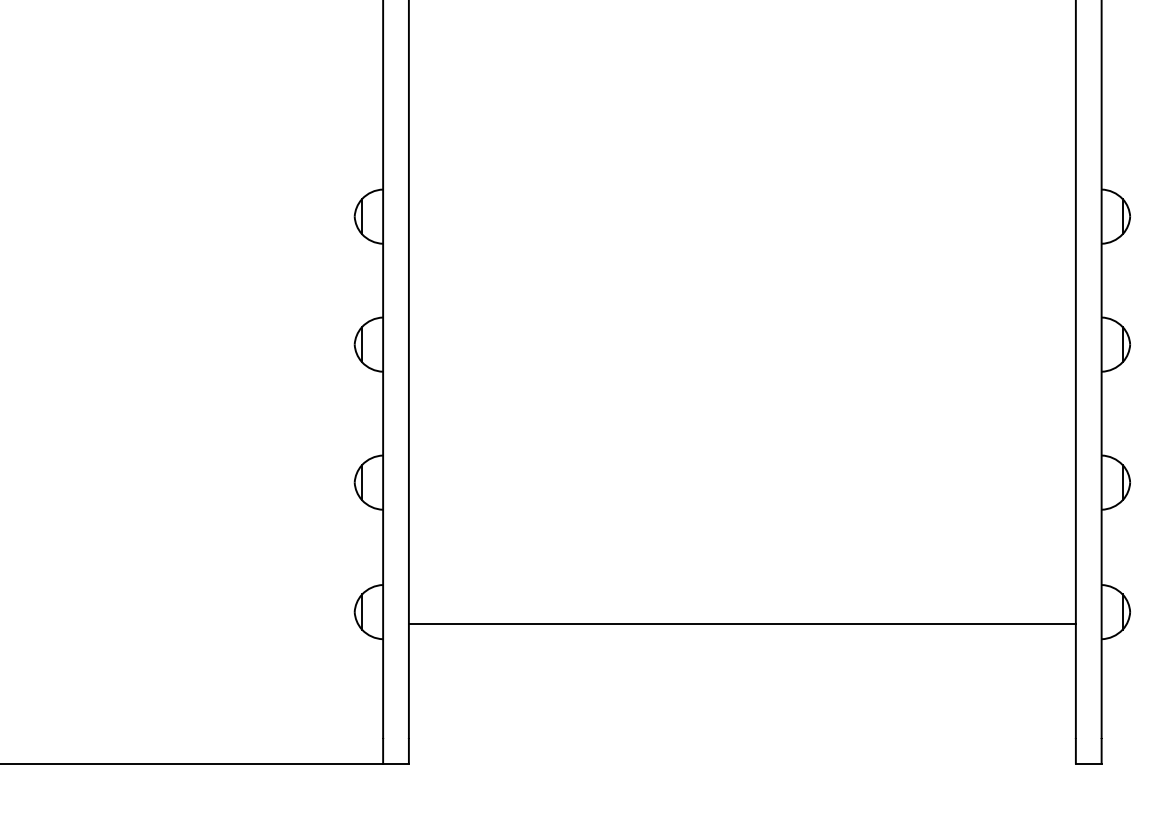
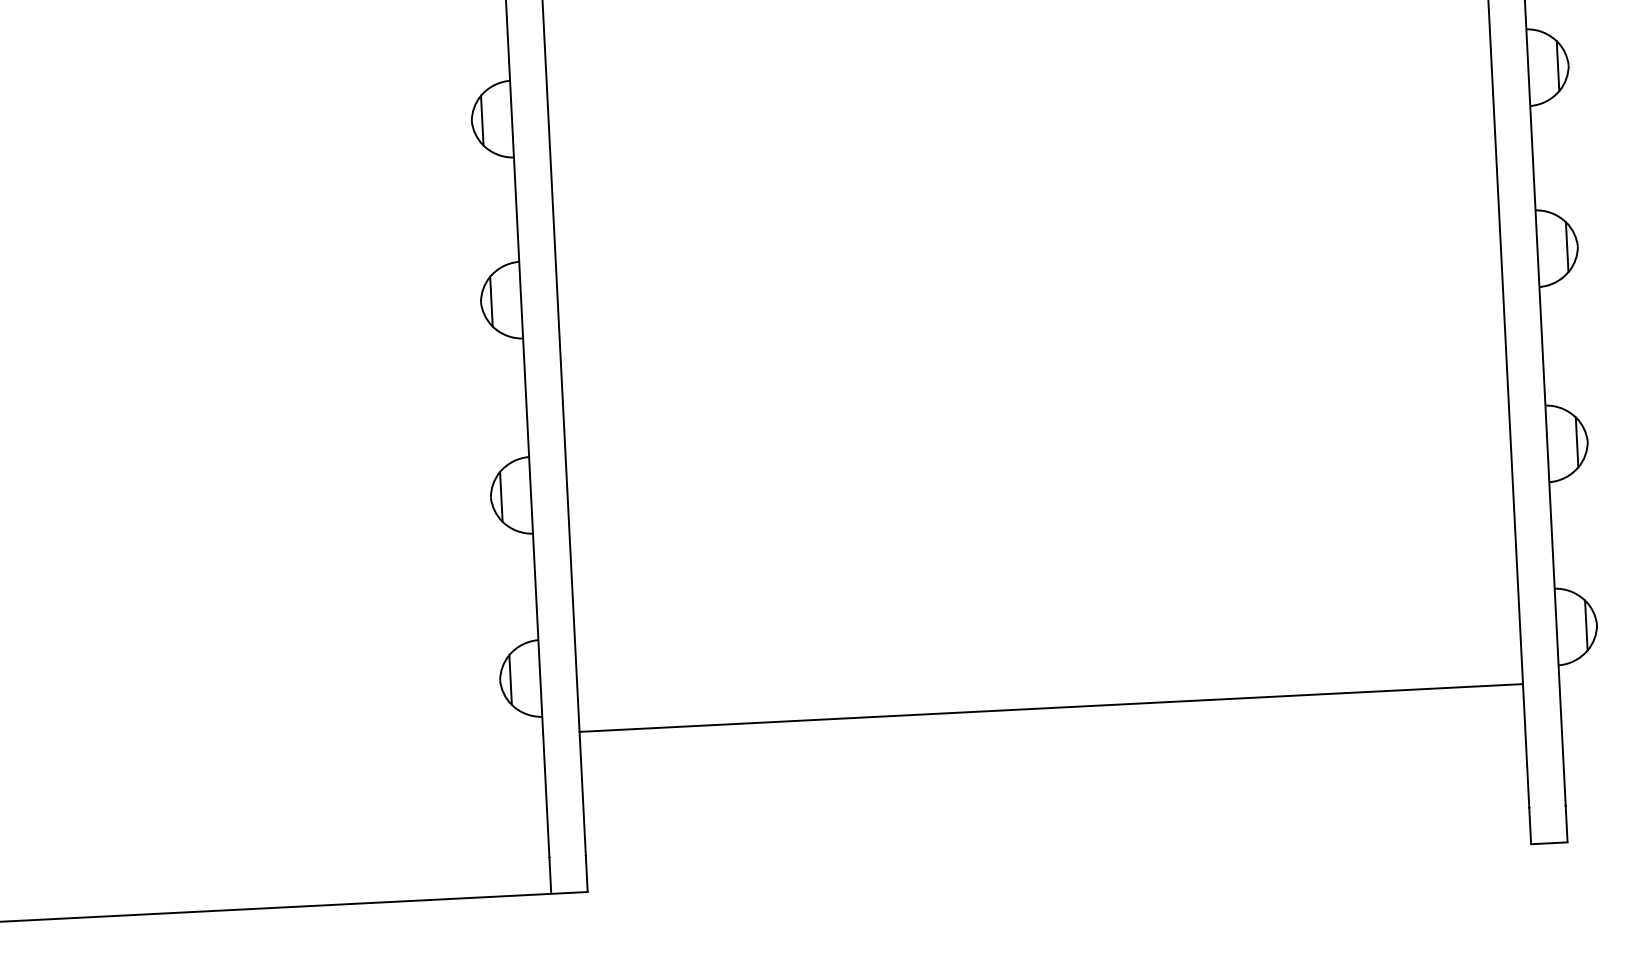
line: (741, 624) -> (1050, 708), moved

